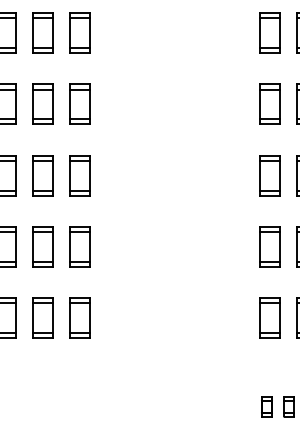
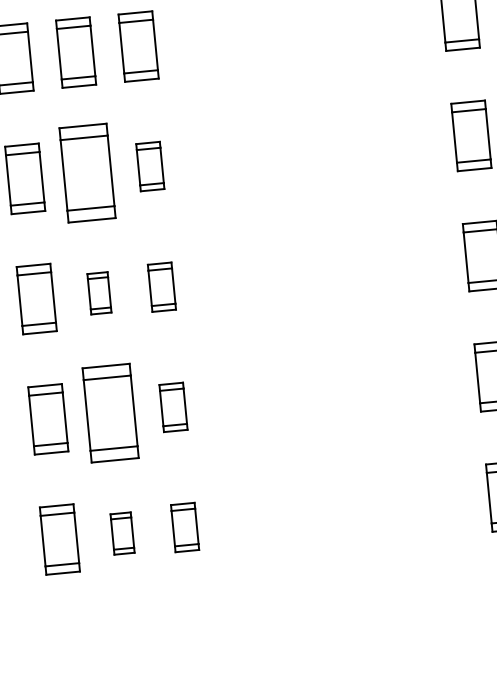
part: (42, 103) -> (87, 171), size x1.4
part: (79, 103) -> (149, 165), size x0.7
part: (42, 175) -> (98, 292), size x0.6
part: (79, 175) -> (161, 286), size x0.7
part: (42, 246) -> (110, 412), size x1.4
part: (79, 246) -> (172, 406), size x0.7
part: (42, 317) -> (121, 532), size x0.6
part: (79, 317) -> (184, 526), size x0.7

